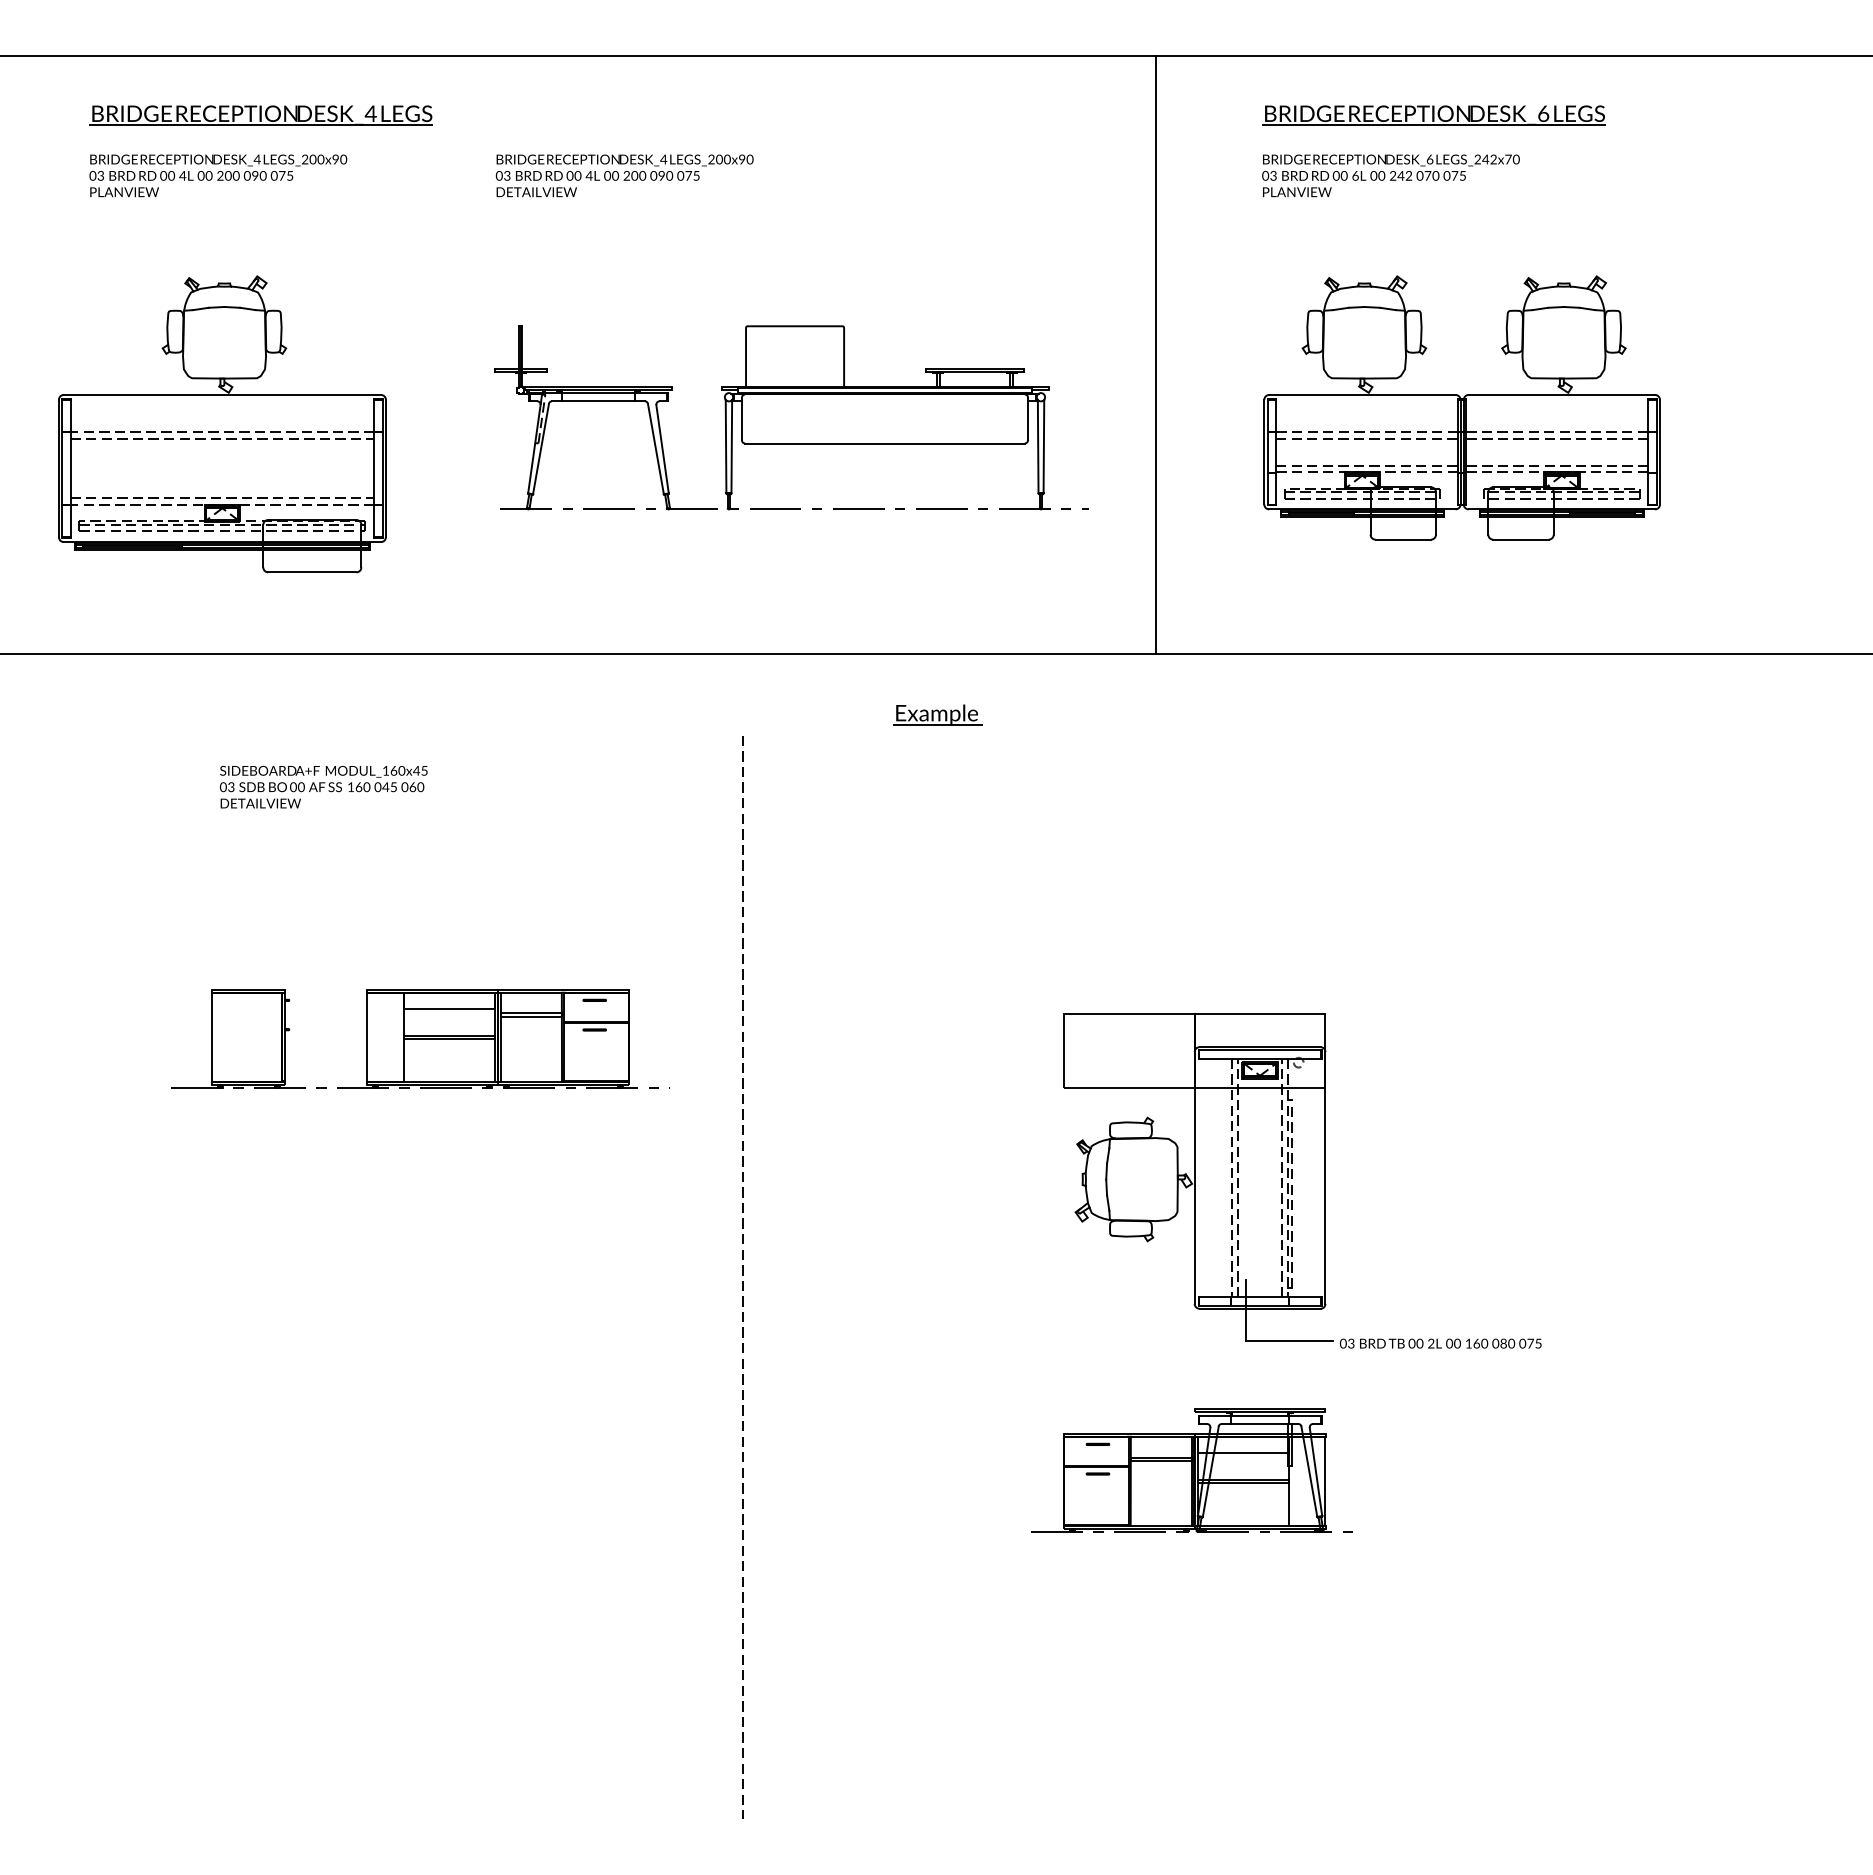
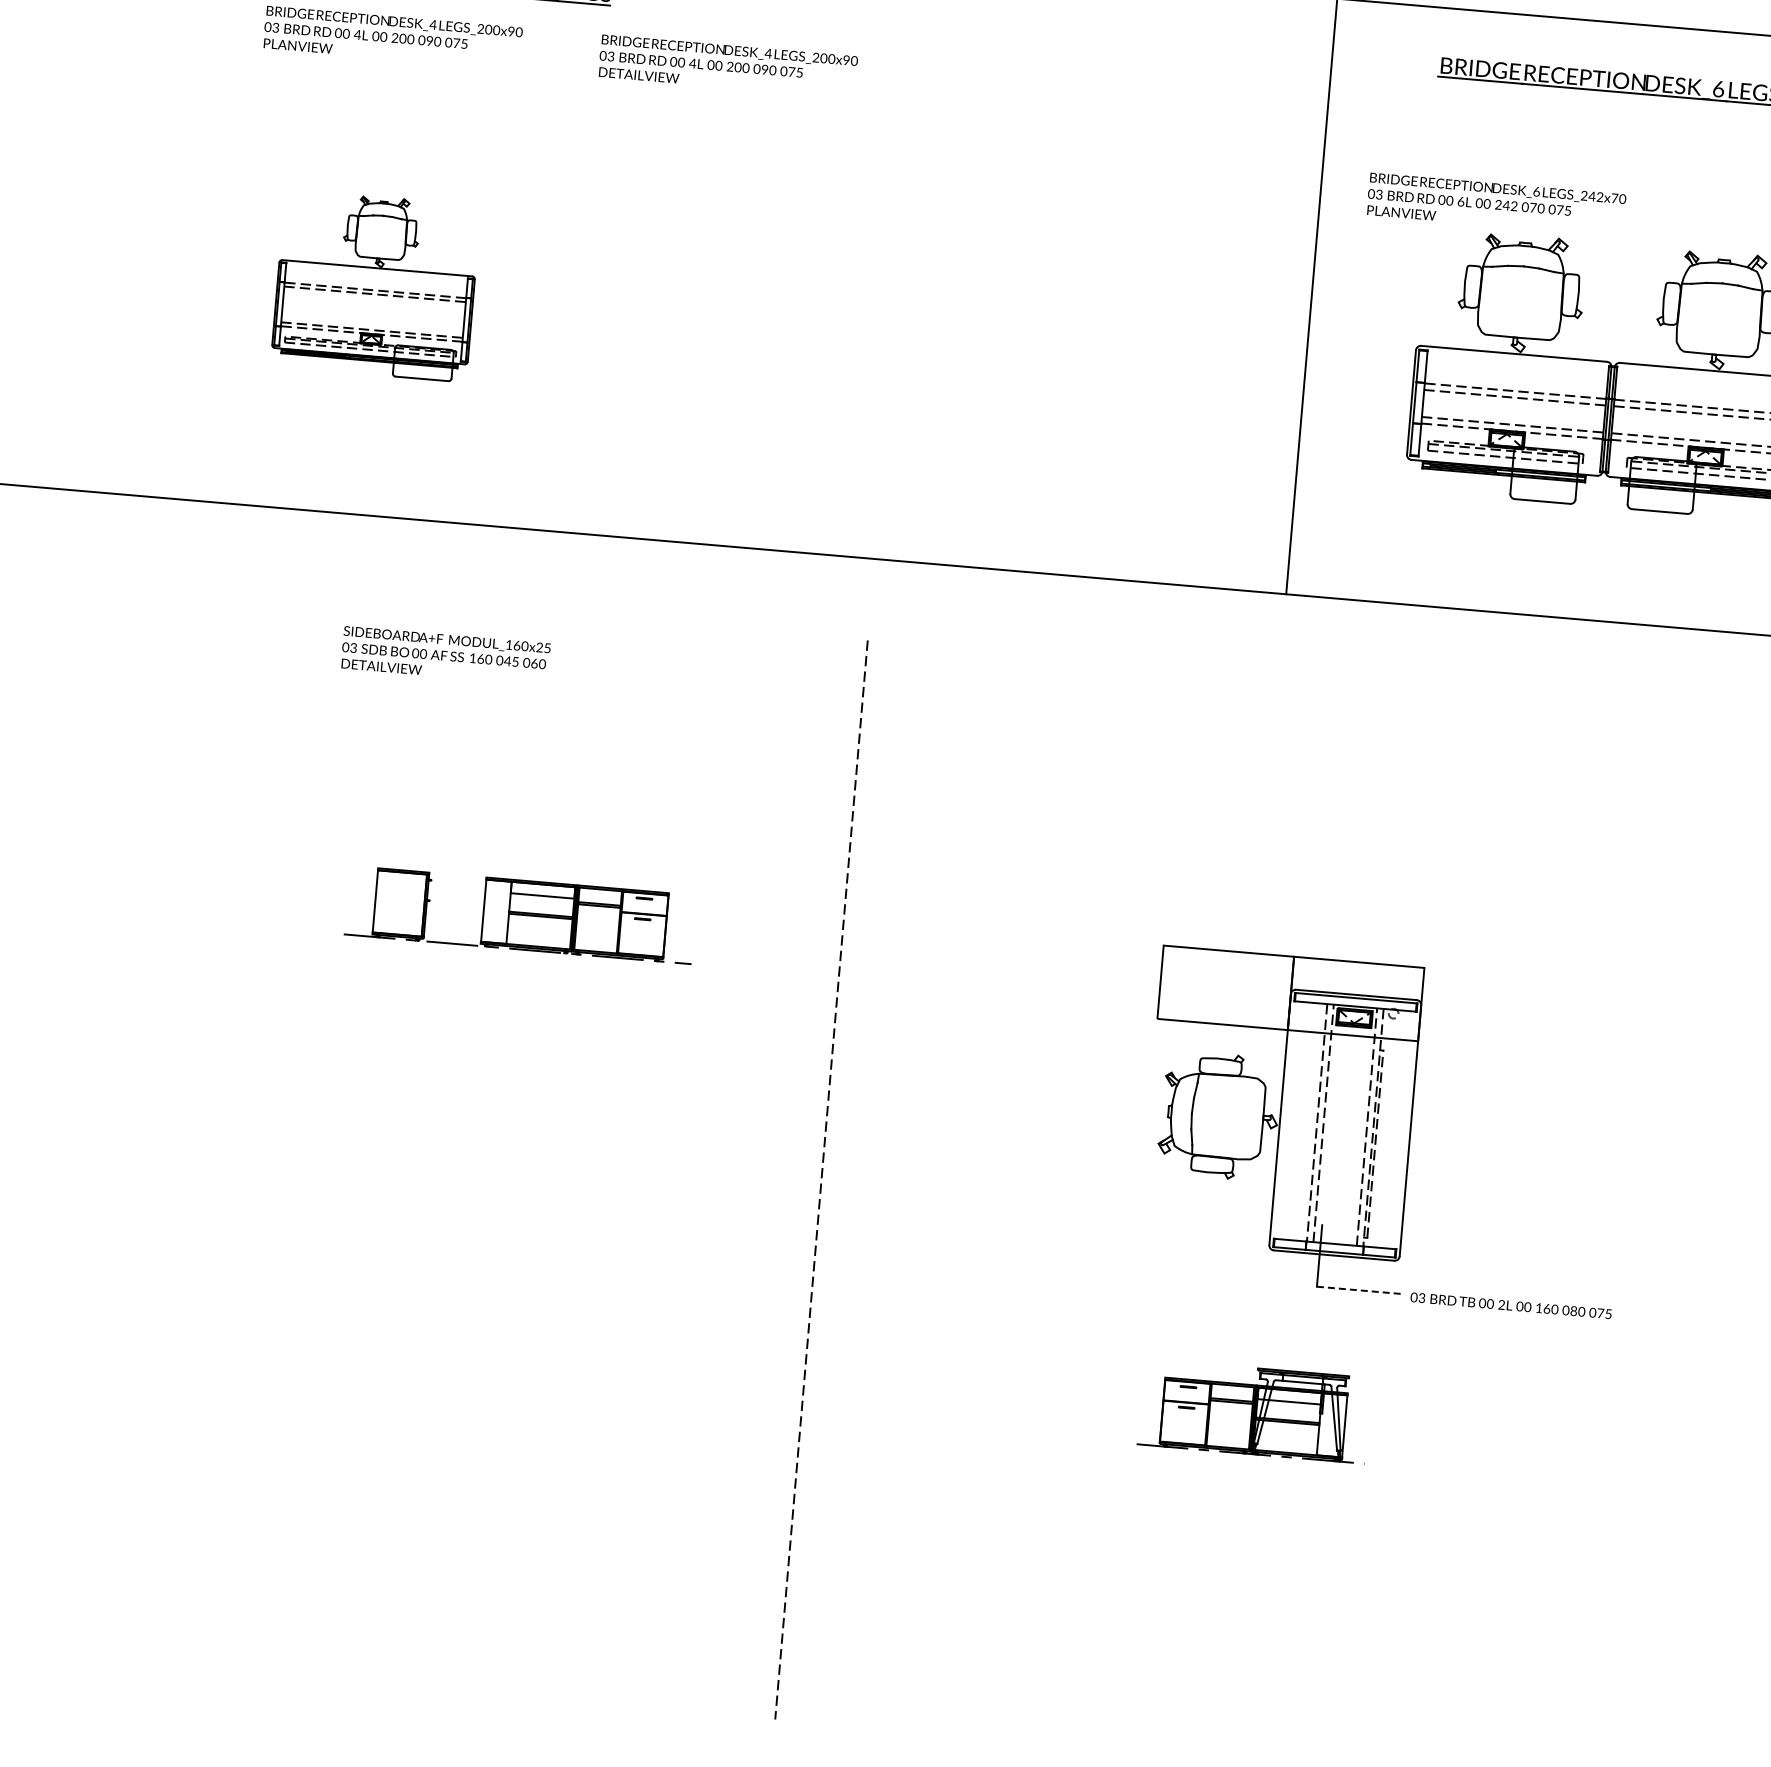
text: (624, 175) -> (727, 66), moved
text: (1390, 175) -> (1495, 204), moved
part: (791, 417) -> (943, 327), removed
part: (222, 424) -> (375, 285), size x0.6
part: (937, 714) -> (1063, 635), removed
text: (416, 770) -> (539, 647), MODUL_160x45 -> MODUL_160x25
part: (420, 1038) -> (520, 914), size x0.7
line: (1289, 1341) -> (1360, 1290), solid -> dashed
part: (1191, 1470) -> (1251, 1410), size x0.7

